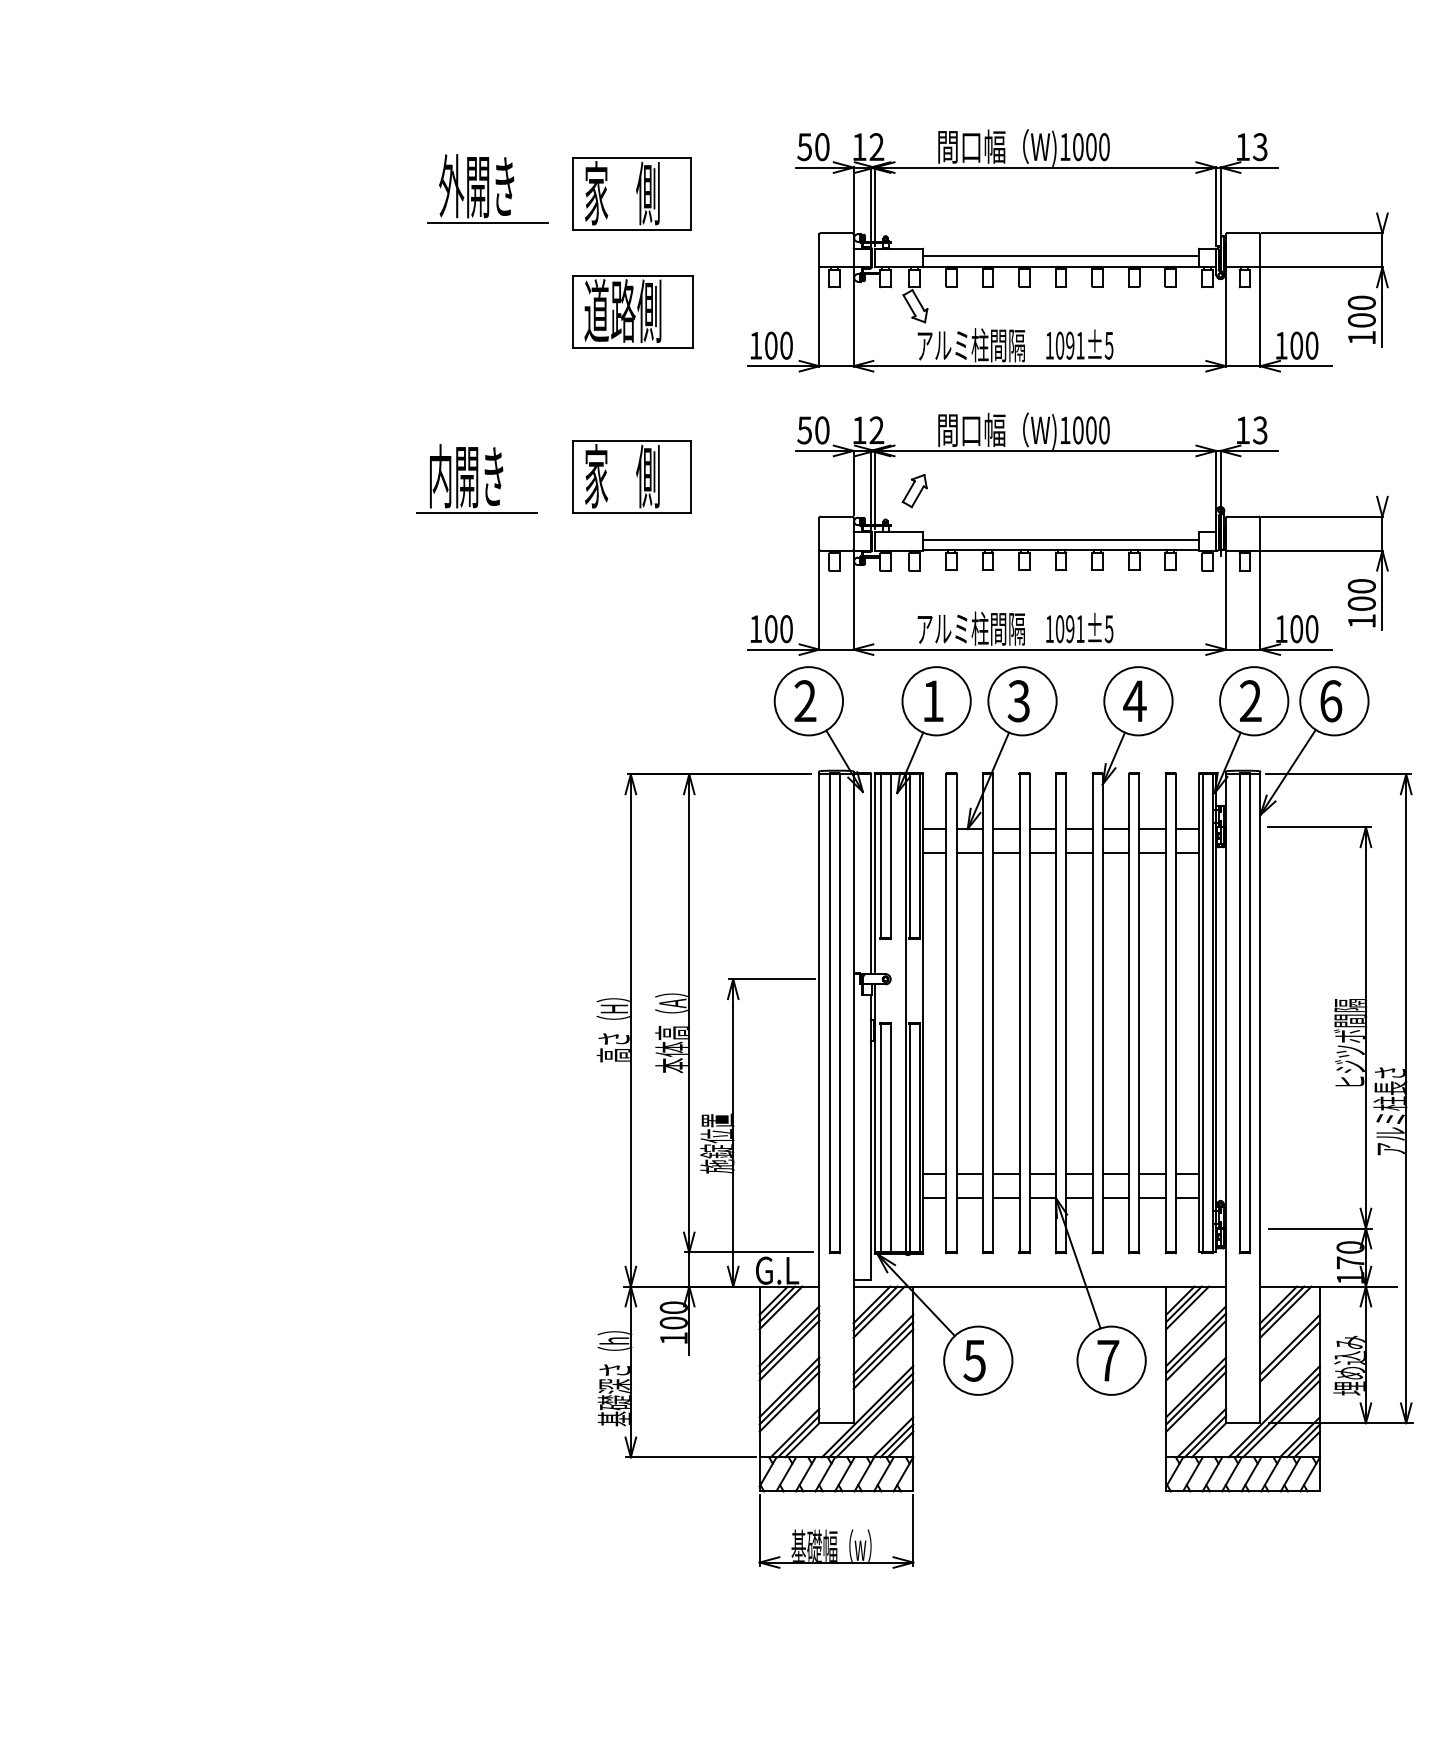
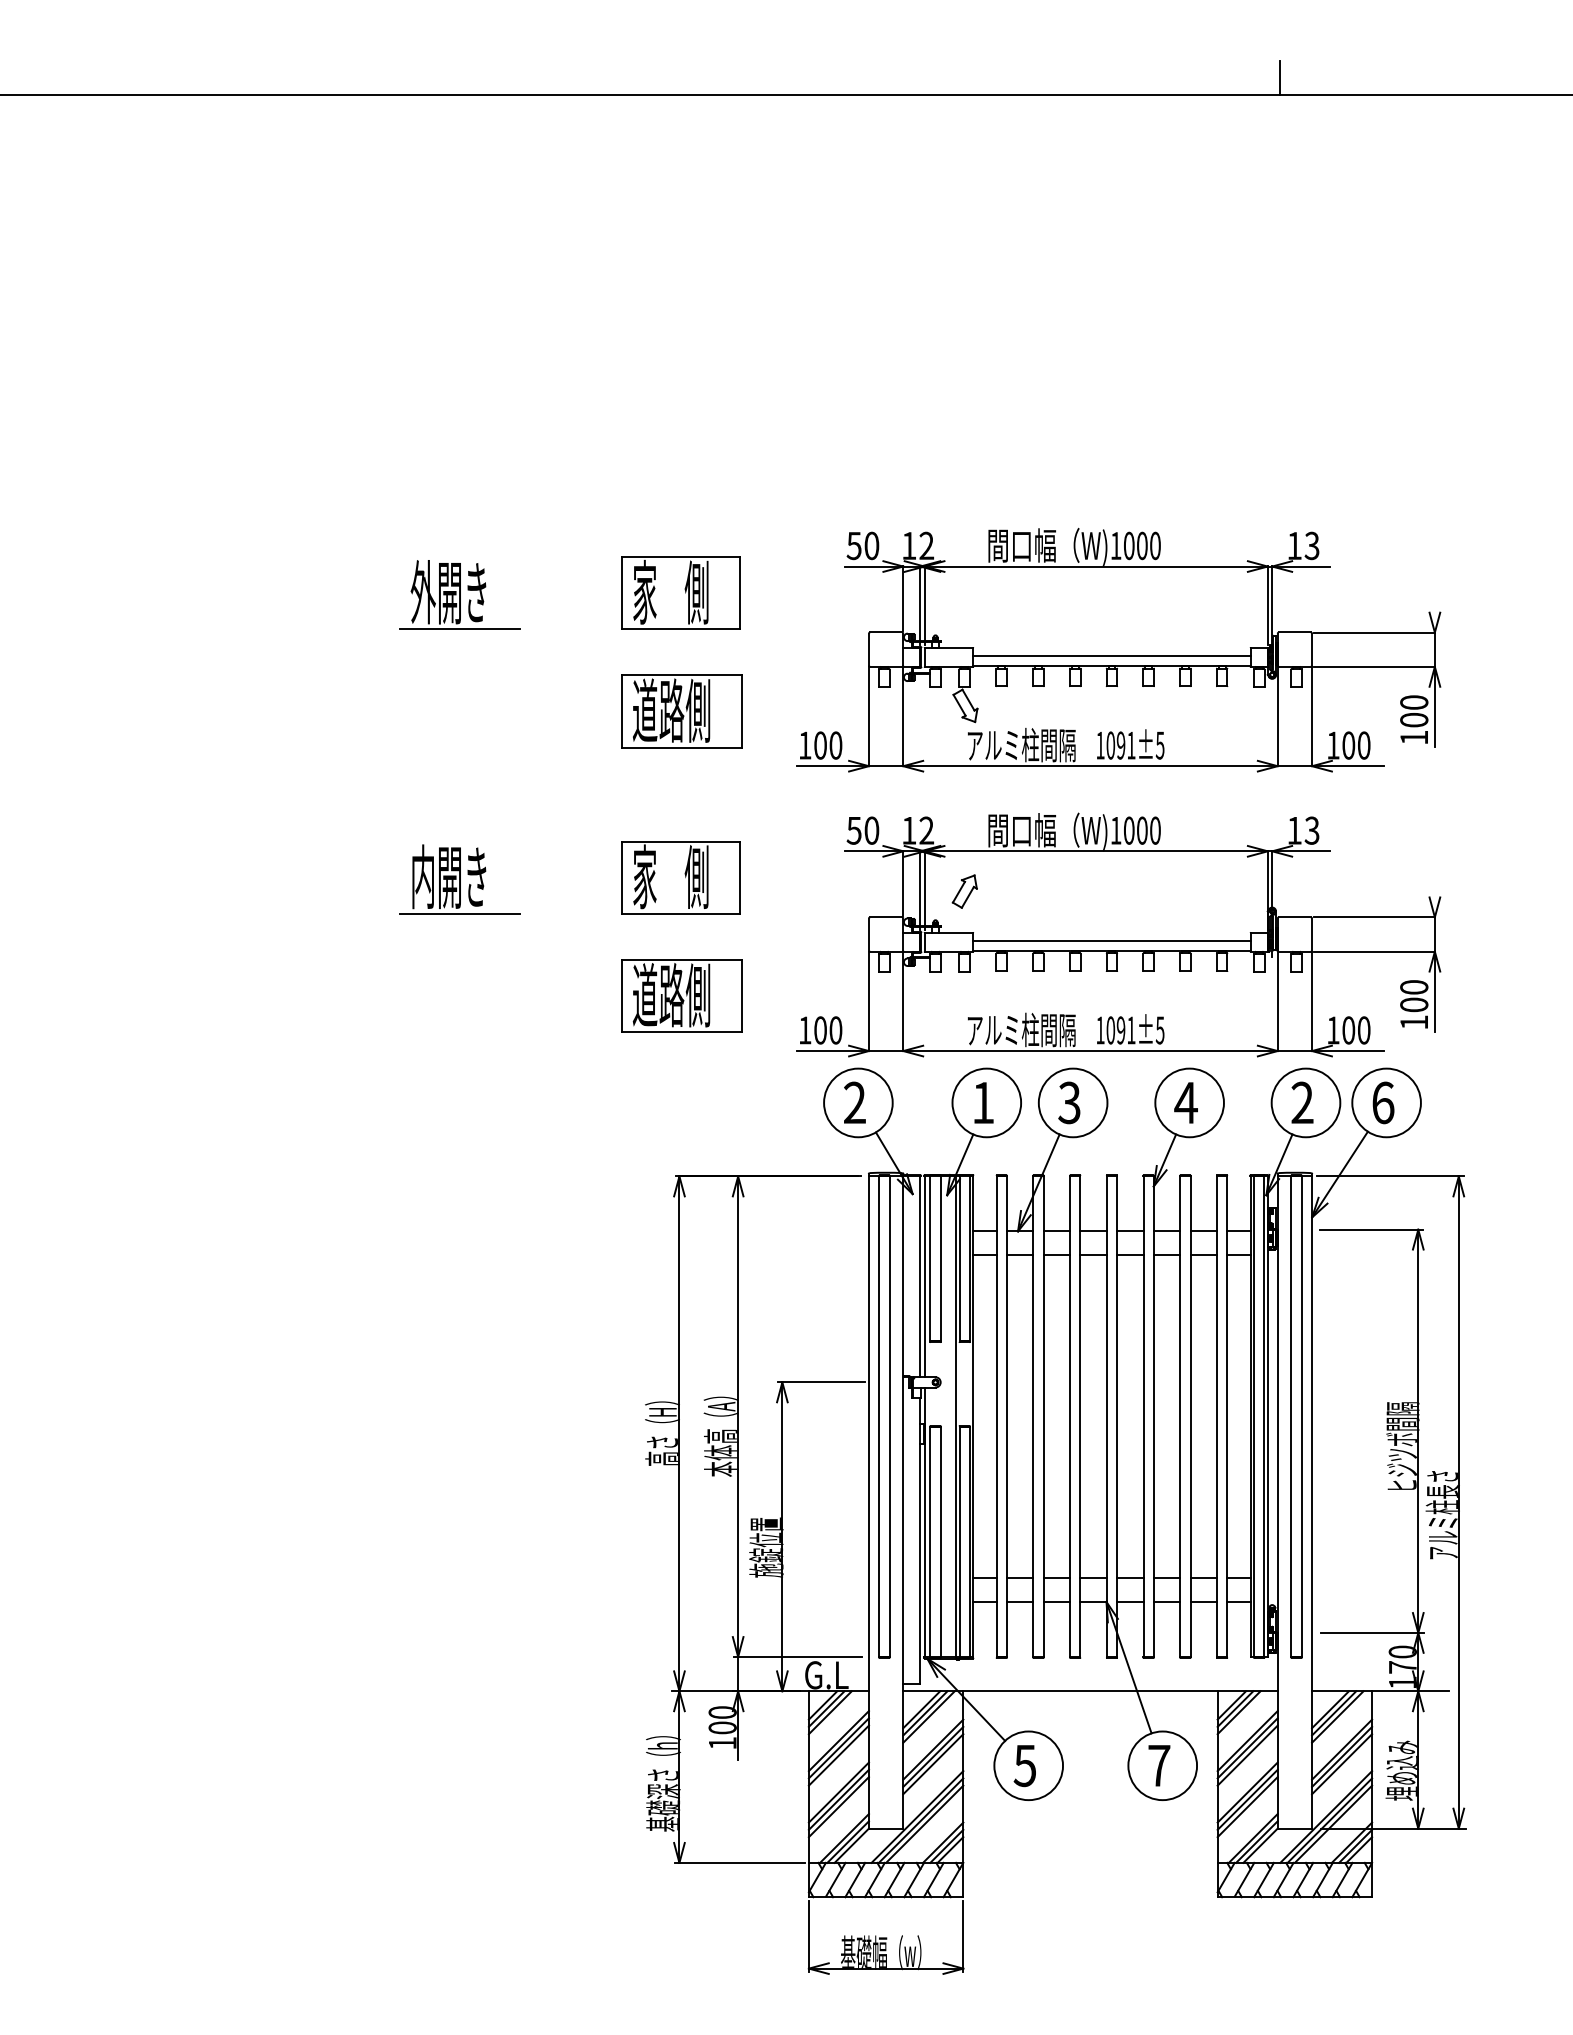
part: (487, 188) -> (459, 594), moved
part: (476, 478) -> (459, 879), moved
part: (632, 594) -> (681, 995), added
line: (1290, 1359) -> (1342, 1764), added

